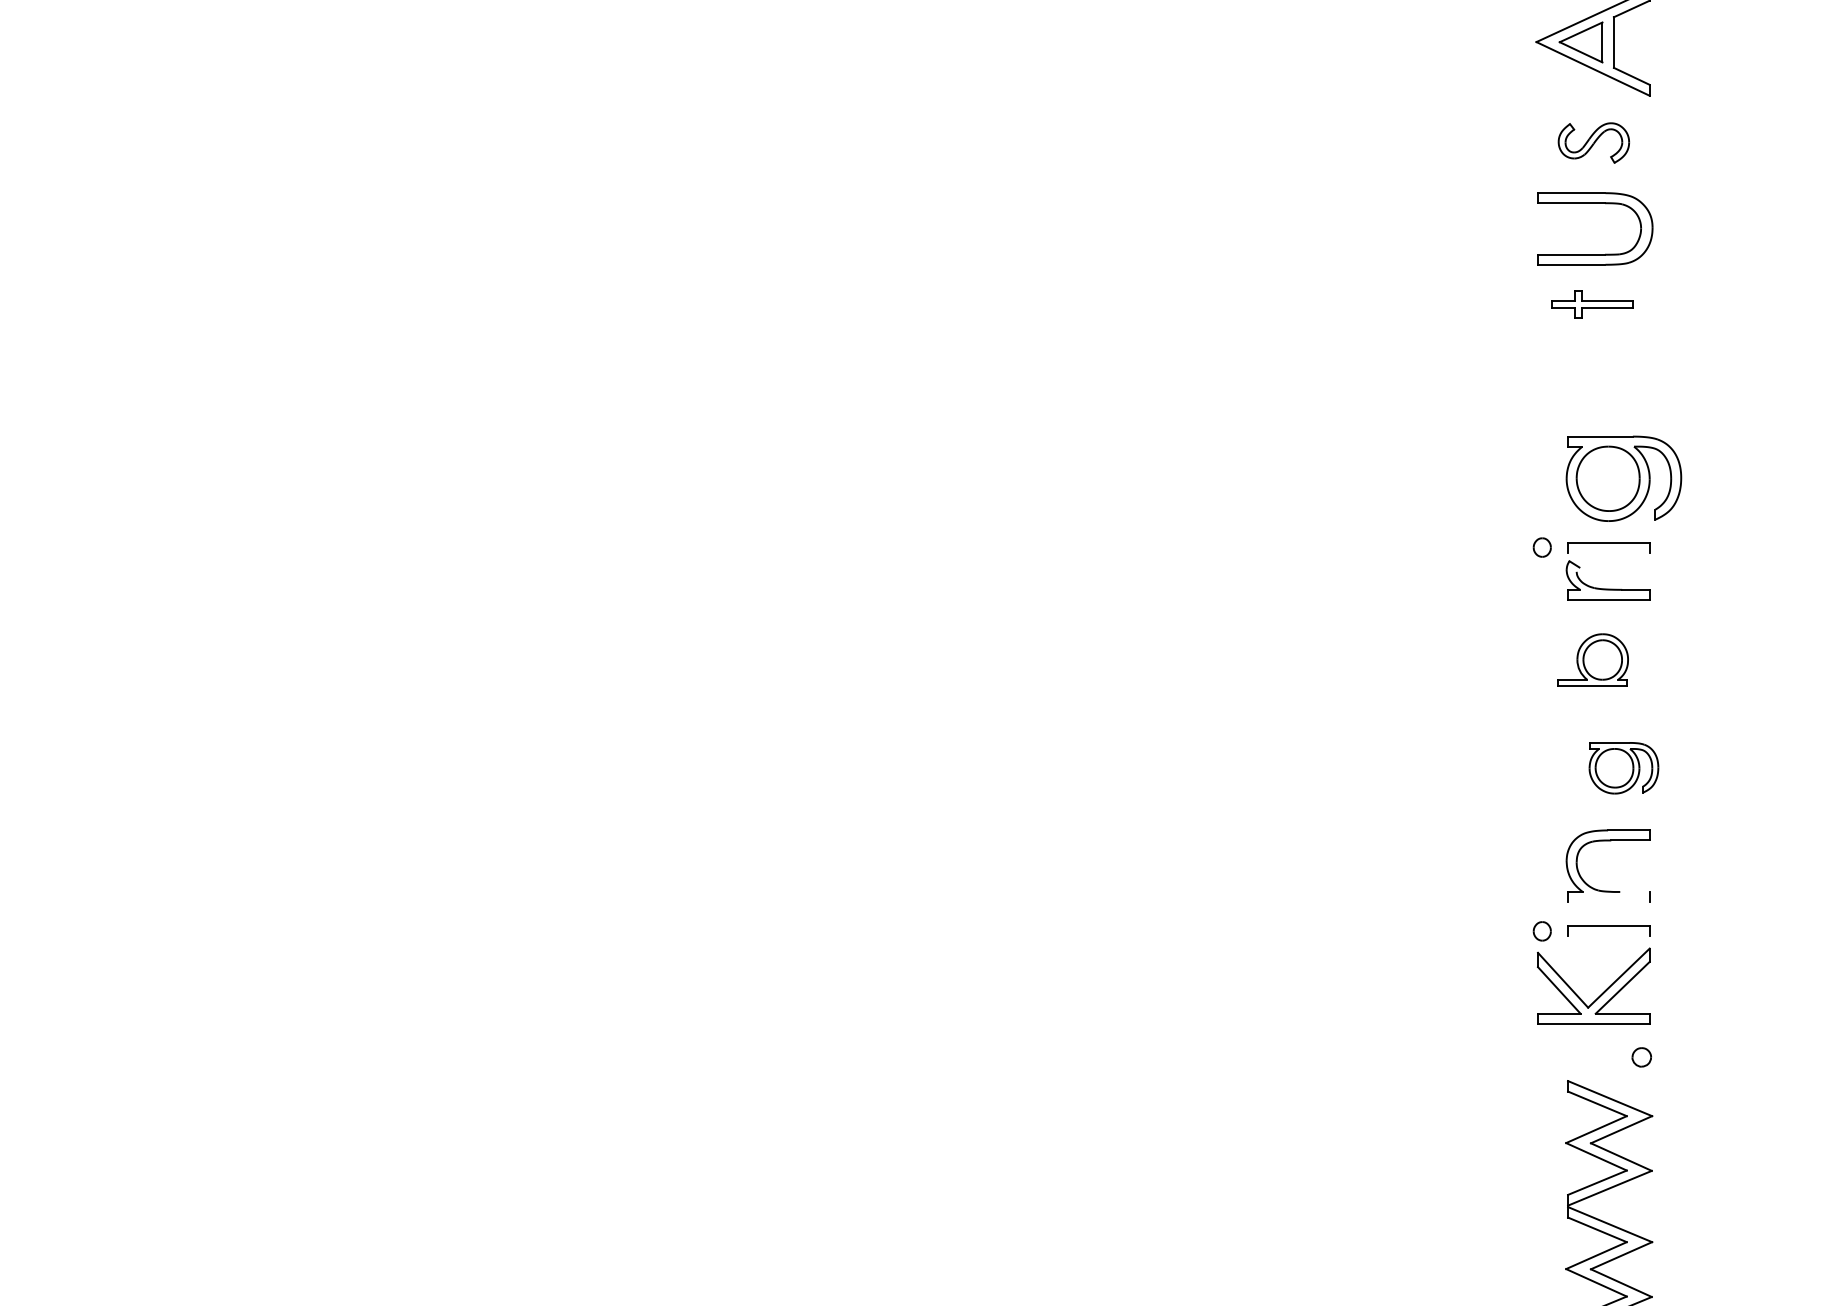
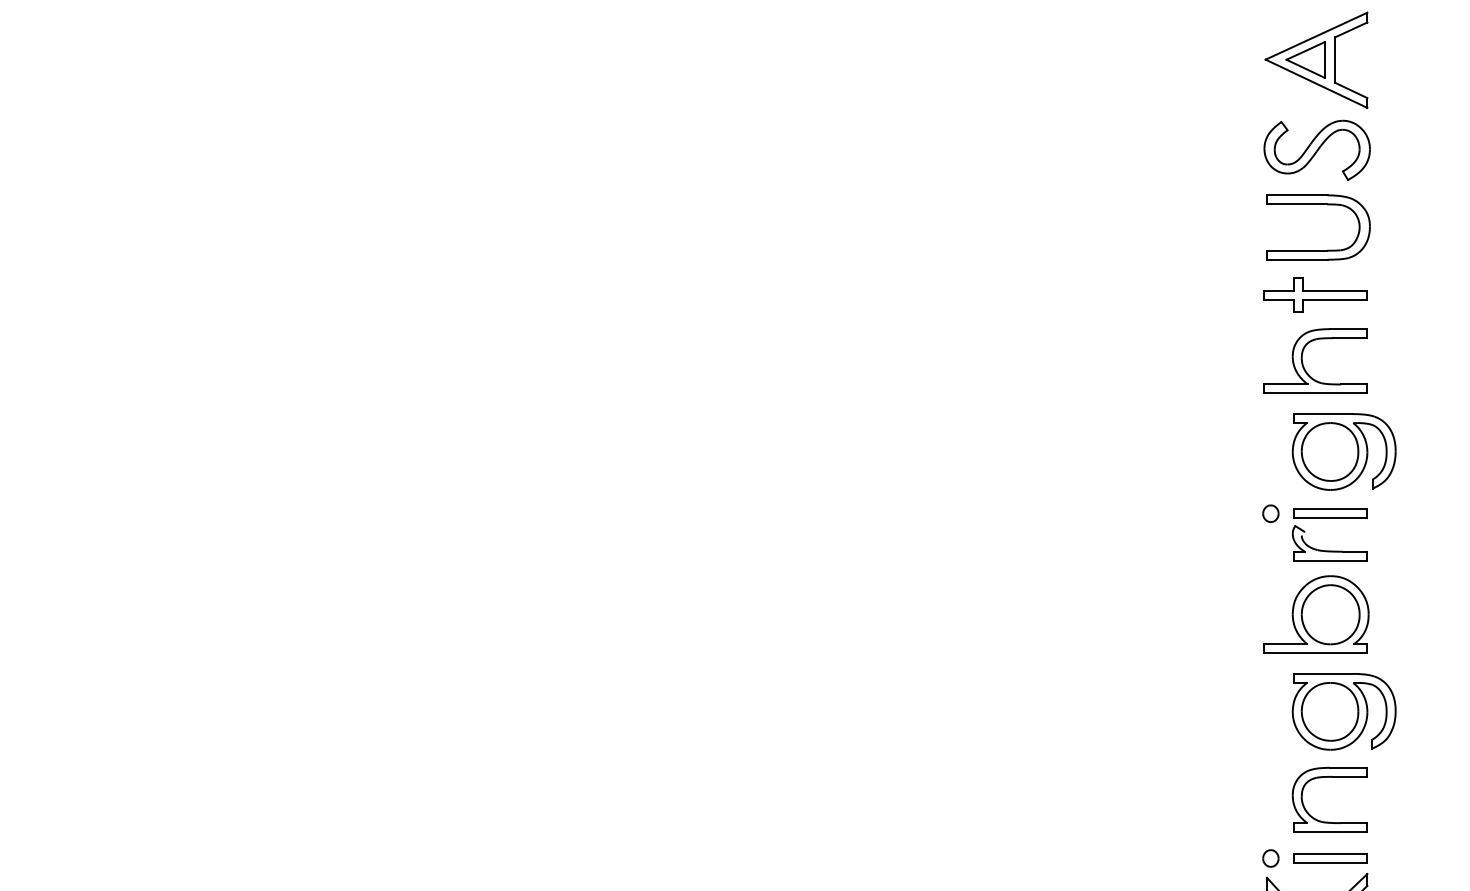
part: (1593, 142) -> (1316, 149), size x1.67
part: (1592, 303) -> (1315, 294), size x1.43
part: (1578, 379) -> (1303, 362), added
line: (1608, 552) -> (1330, 518), added
part: (1593, 659) -> (1316, 614), size x1.67
part: (1623, 768) -> (1343, 712), size x1.67
line: (1634, 891) -> (1353, 822), added
line: (1608, 902) -> (1330, 832), added
line: (1608, 936) -> (1330, 863), added

